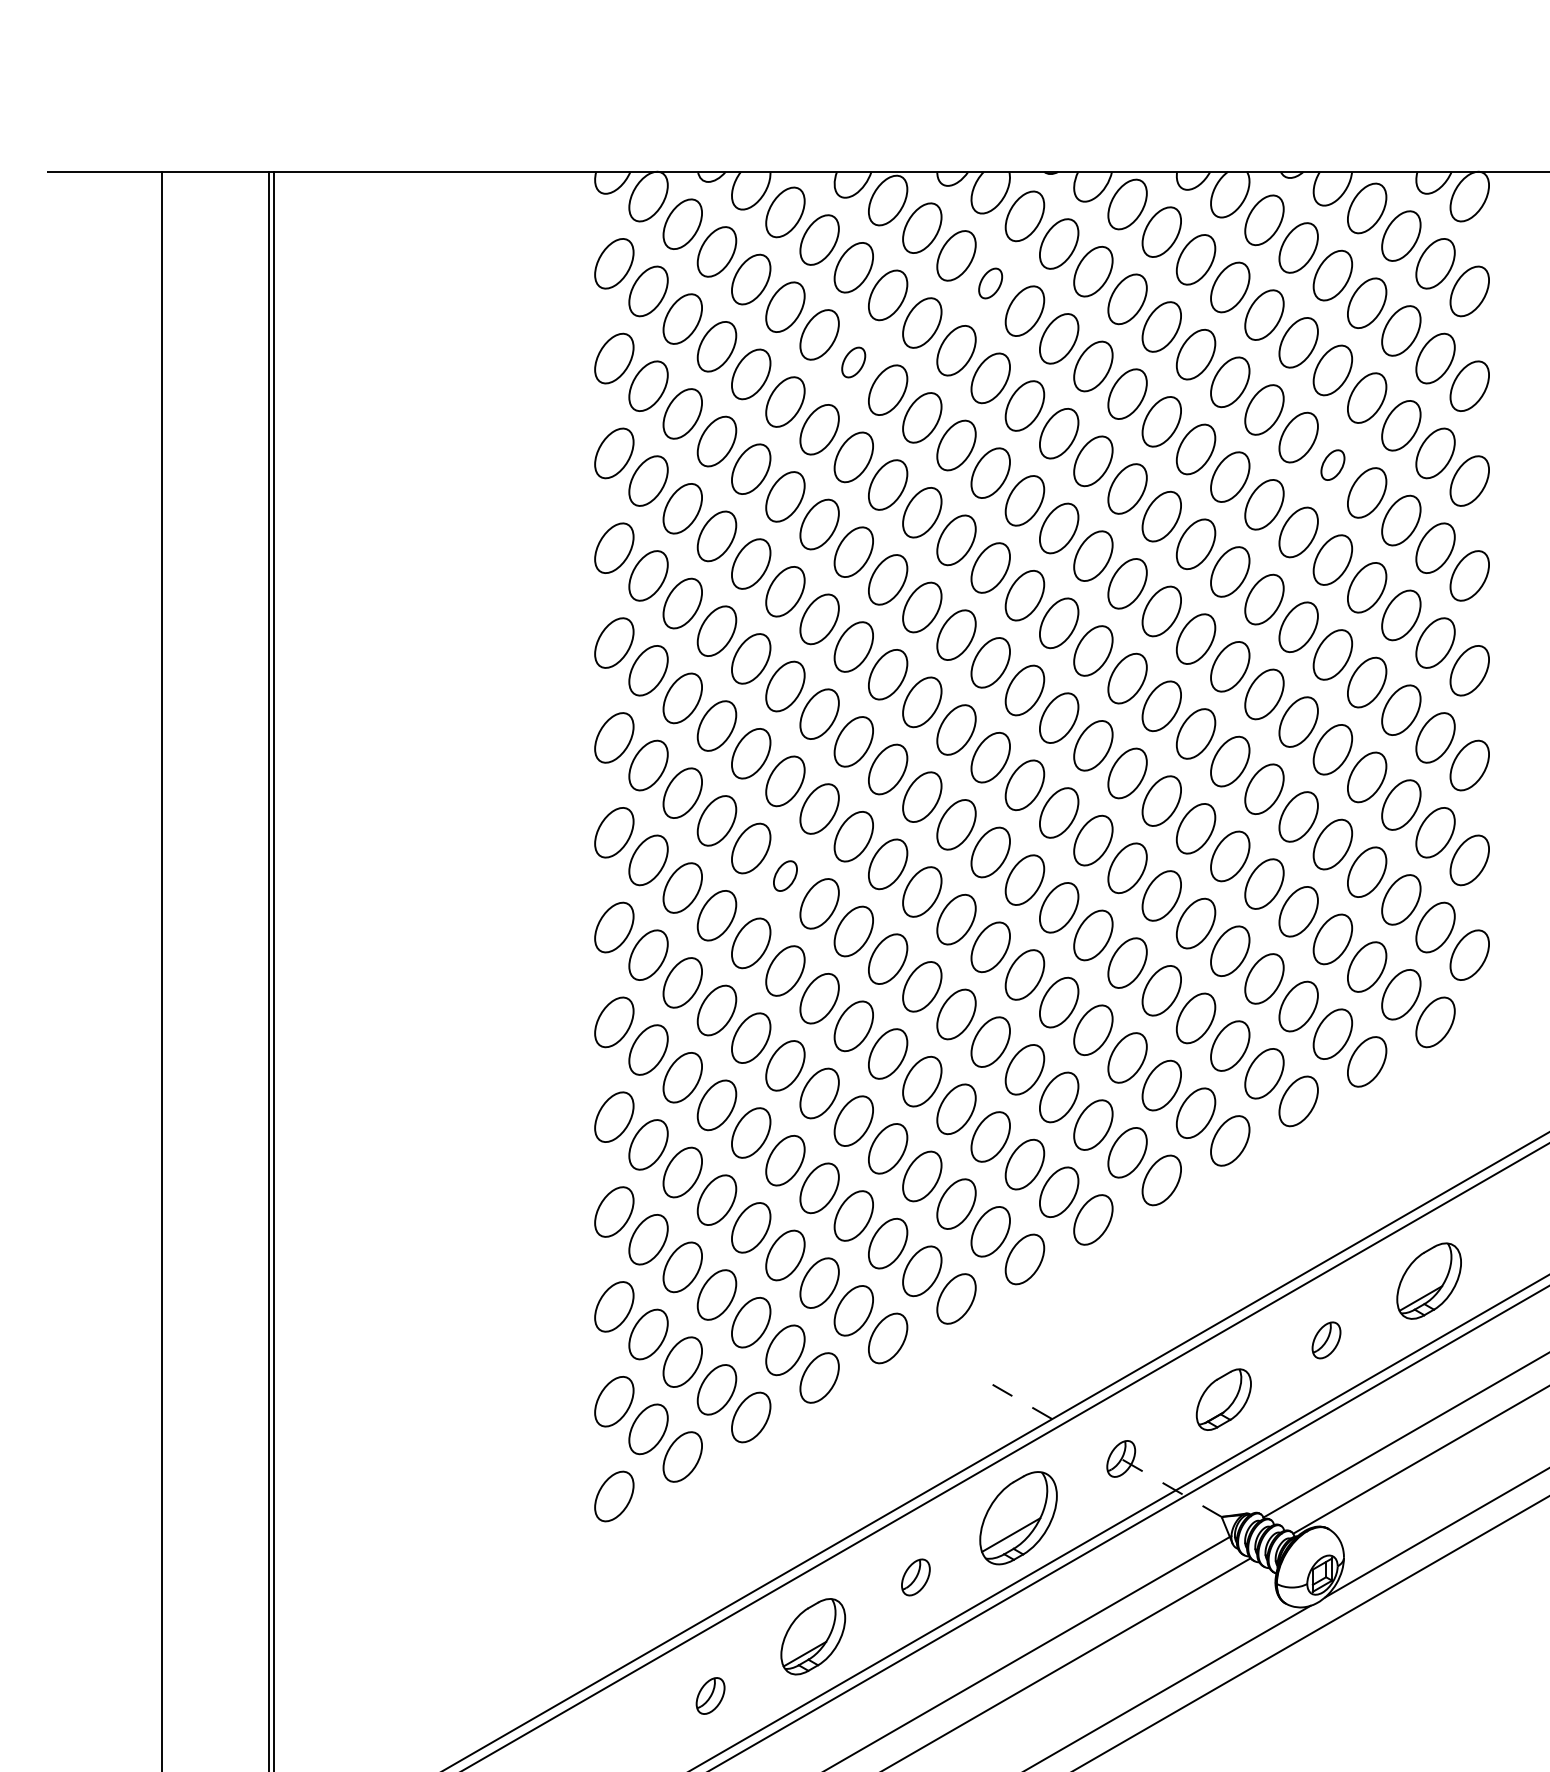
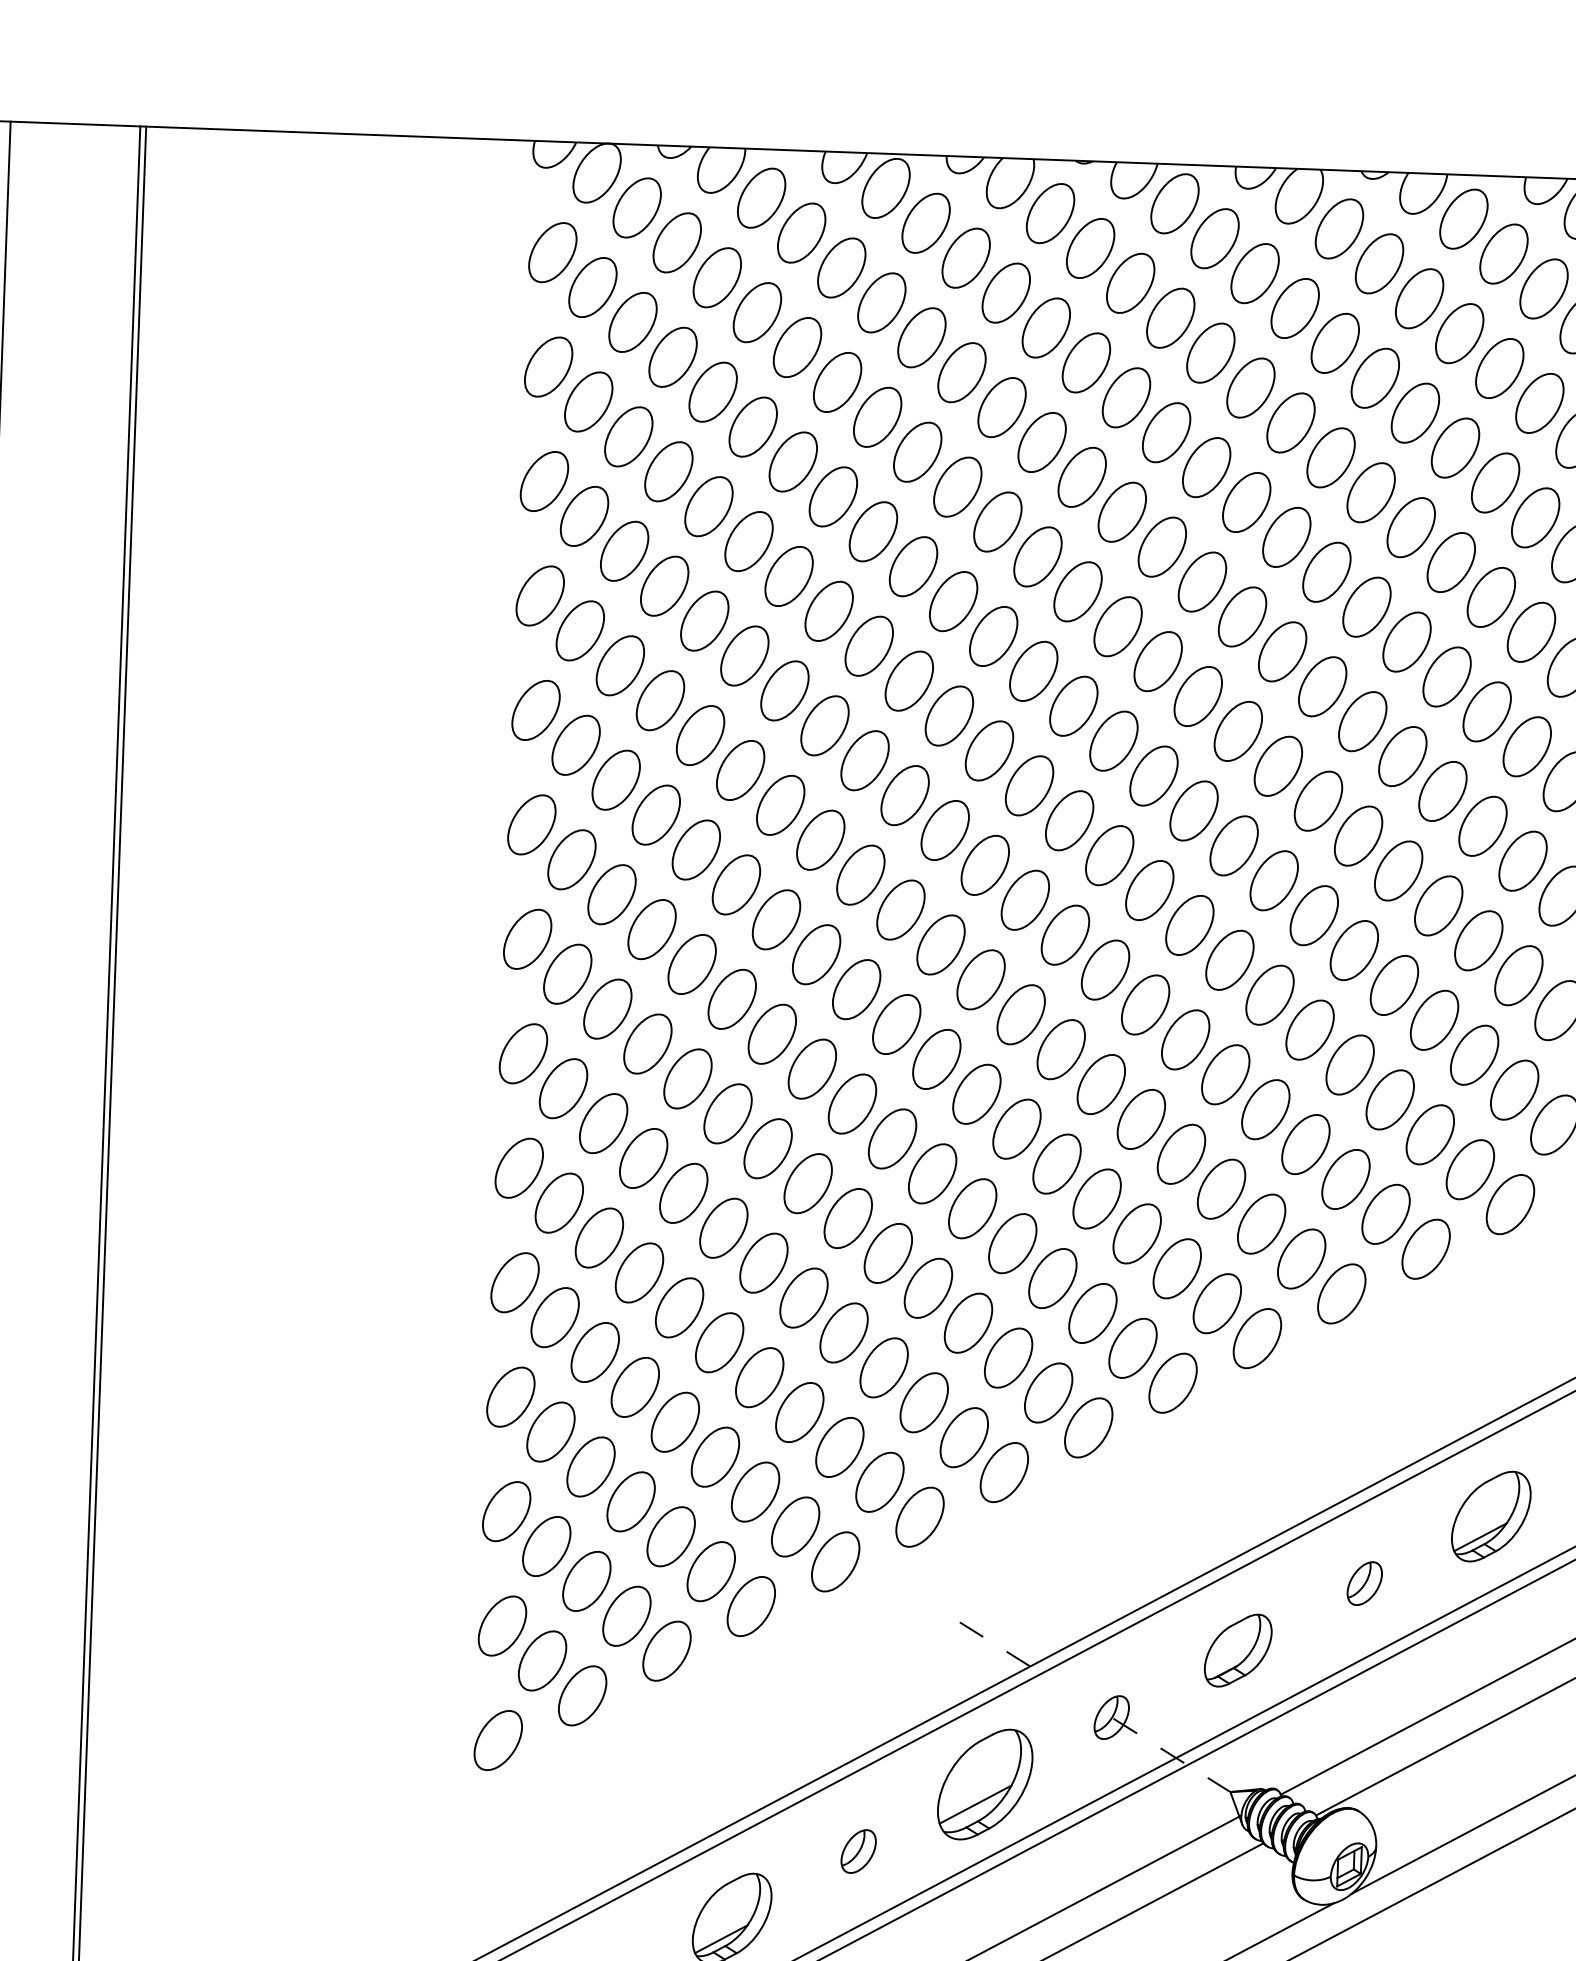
part: (990, 283) -> (1005, 293), size x1.67
part: (853, 362) -> (837, 382), size x1.67
part: (1332, 464) -> (1410, 526), size x1.67
part: (785, 875) -> (732, 998), size x1.67

